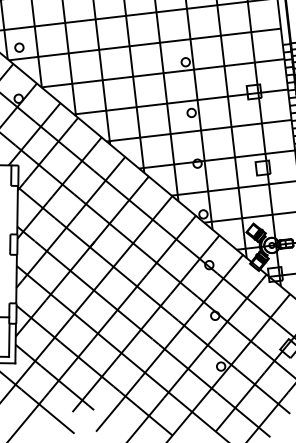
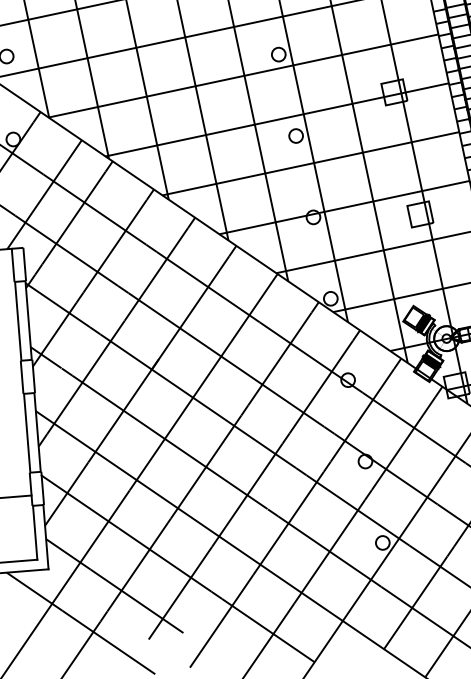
line: (10, 209) -> (17, 320), added
line: (9, 278) -> (25, 432), added

